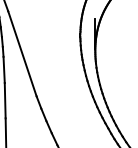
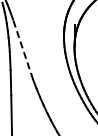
line: (22, 53) -> (23, 49), solid -> dashed

